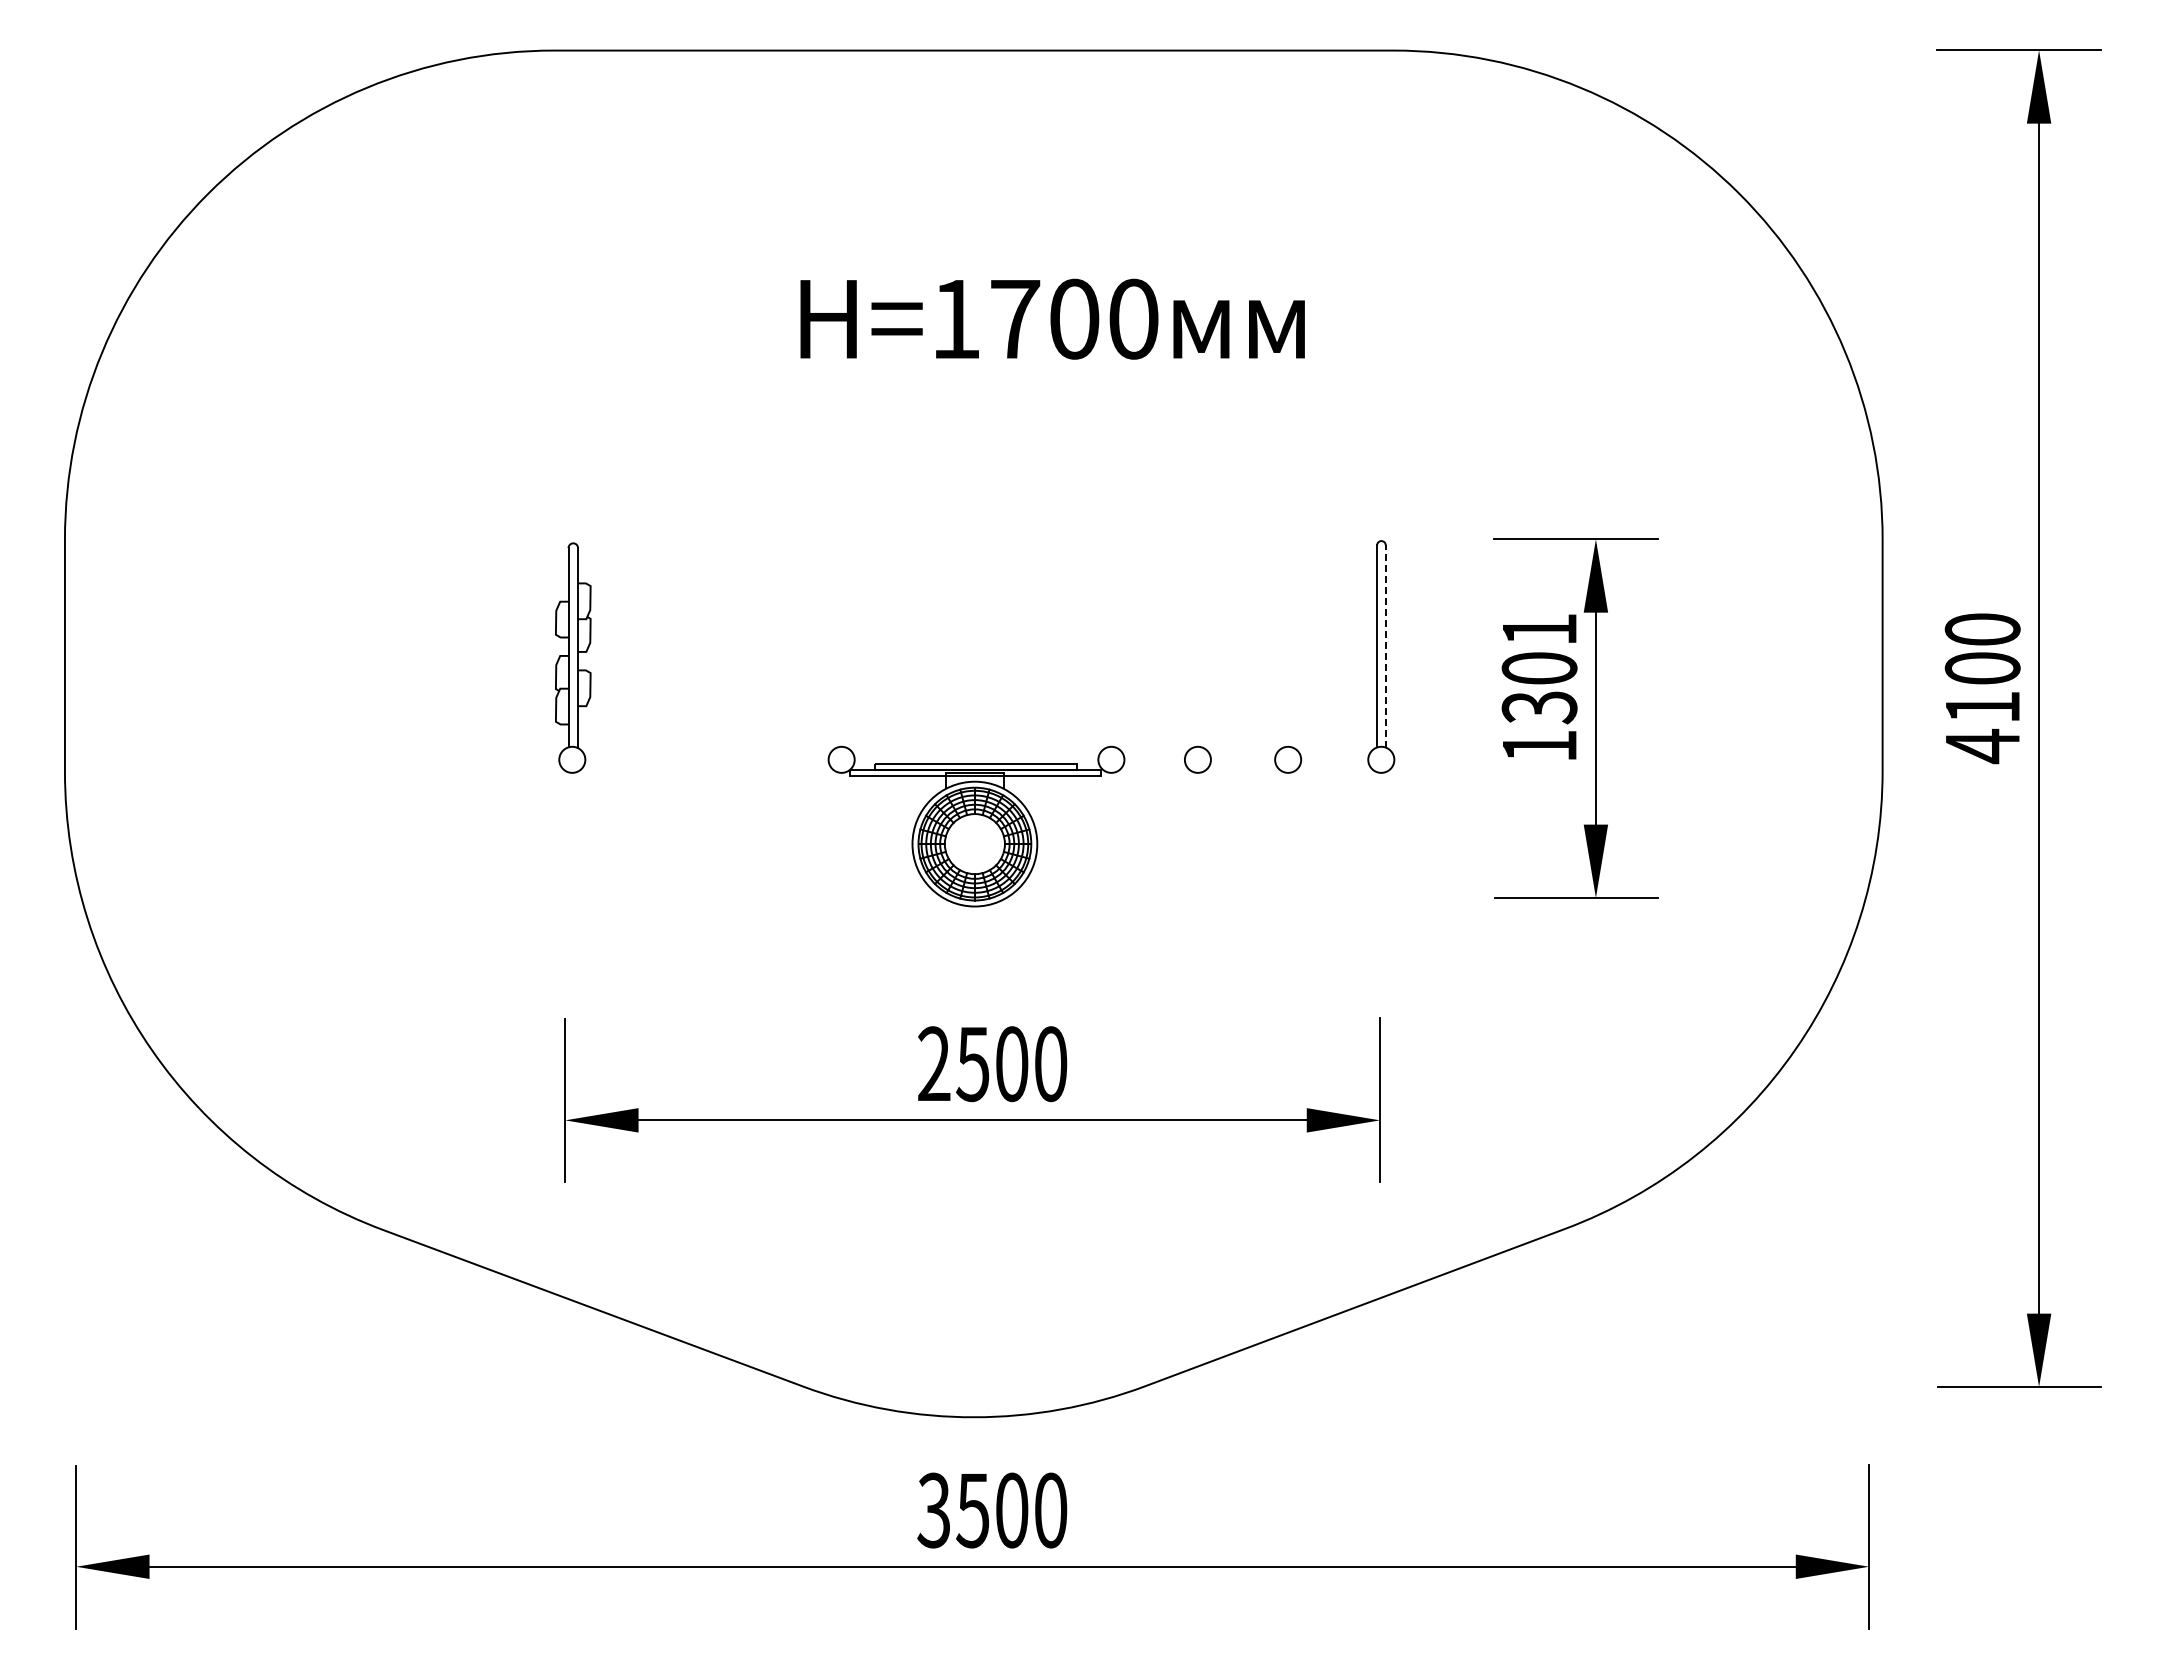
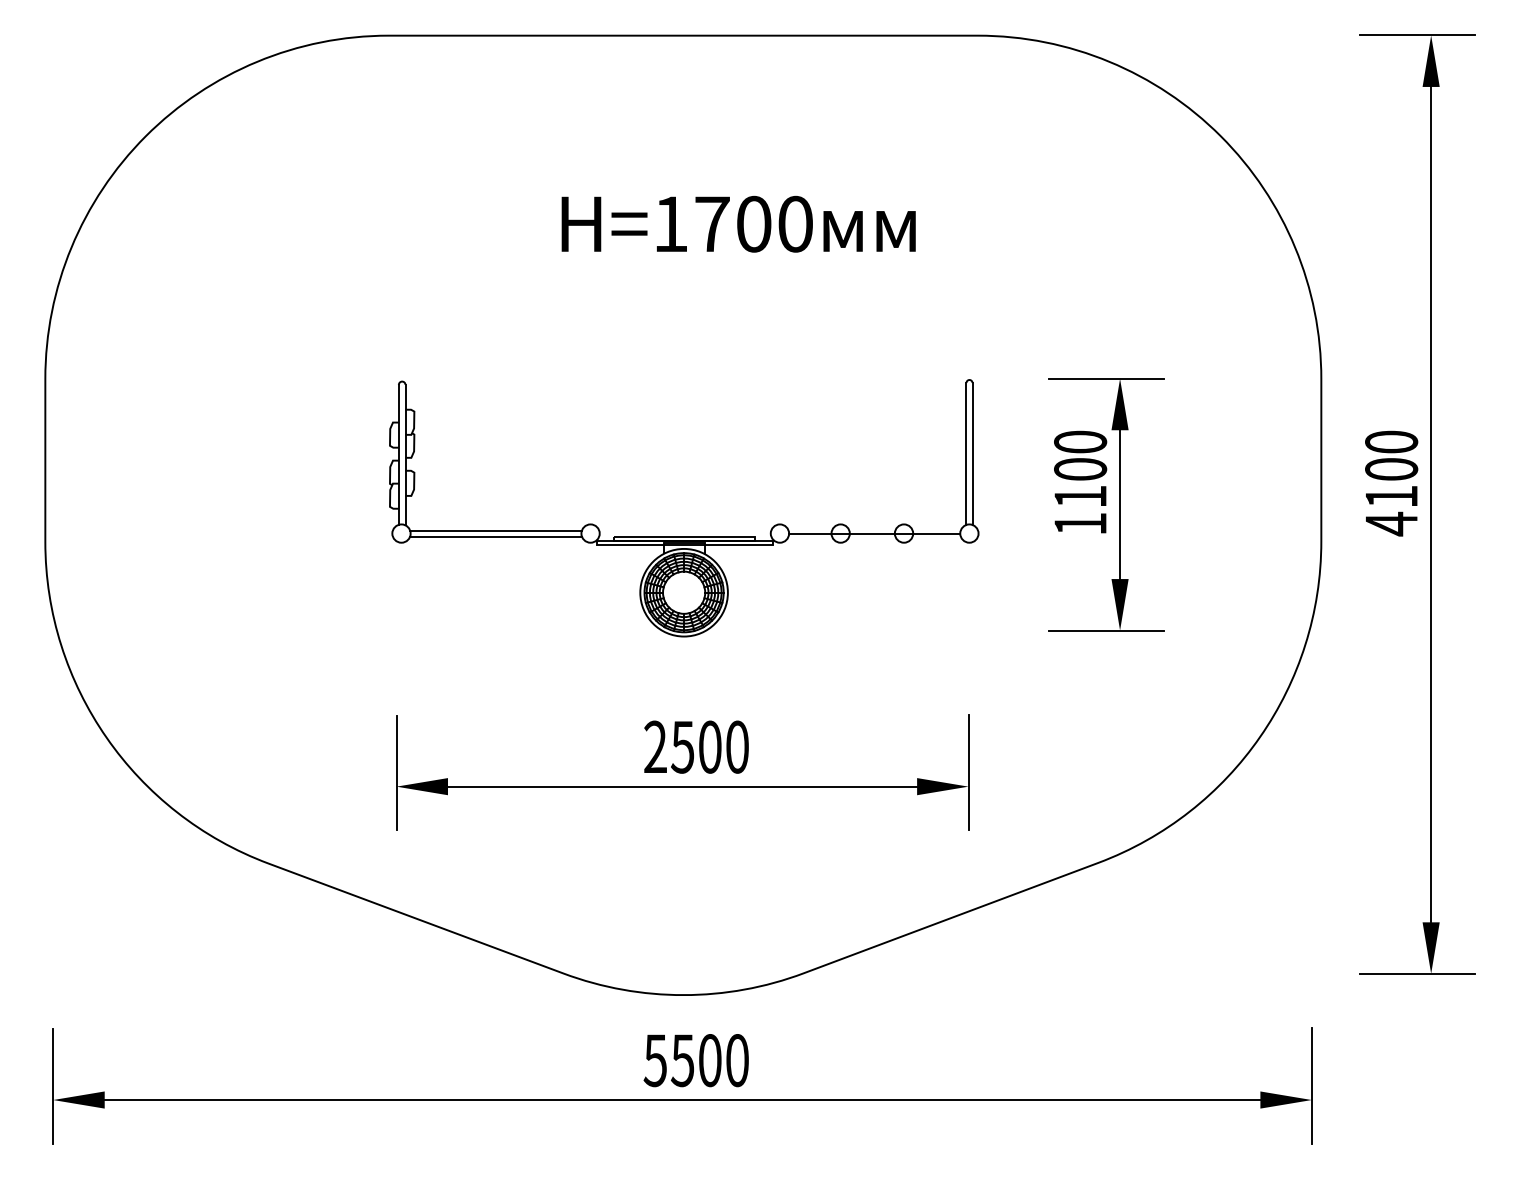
line: (1385, 646) -> (972, 454), dashed -> solid
text: (1539, 668) -> (1080, 469), 1301 -> 1100
line: (706, 756) -> (495, 531), added
line: (1246, 759) -> (874, 533), added
line: (706, 764) -> (495, 536), added
text: (933, 1510) -> (655, 1060), 3500 -> 5500

